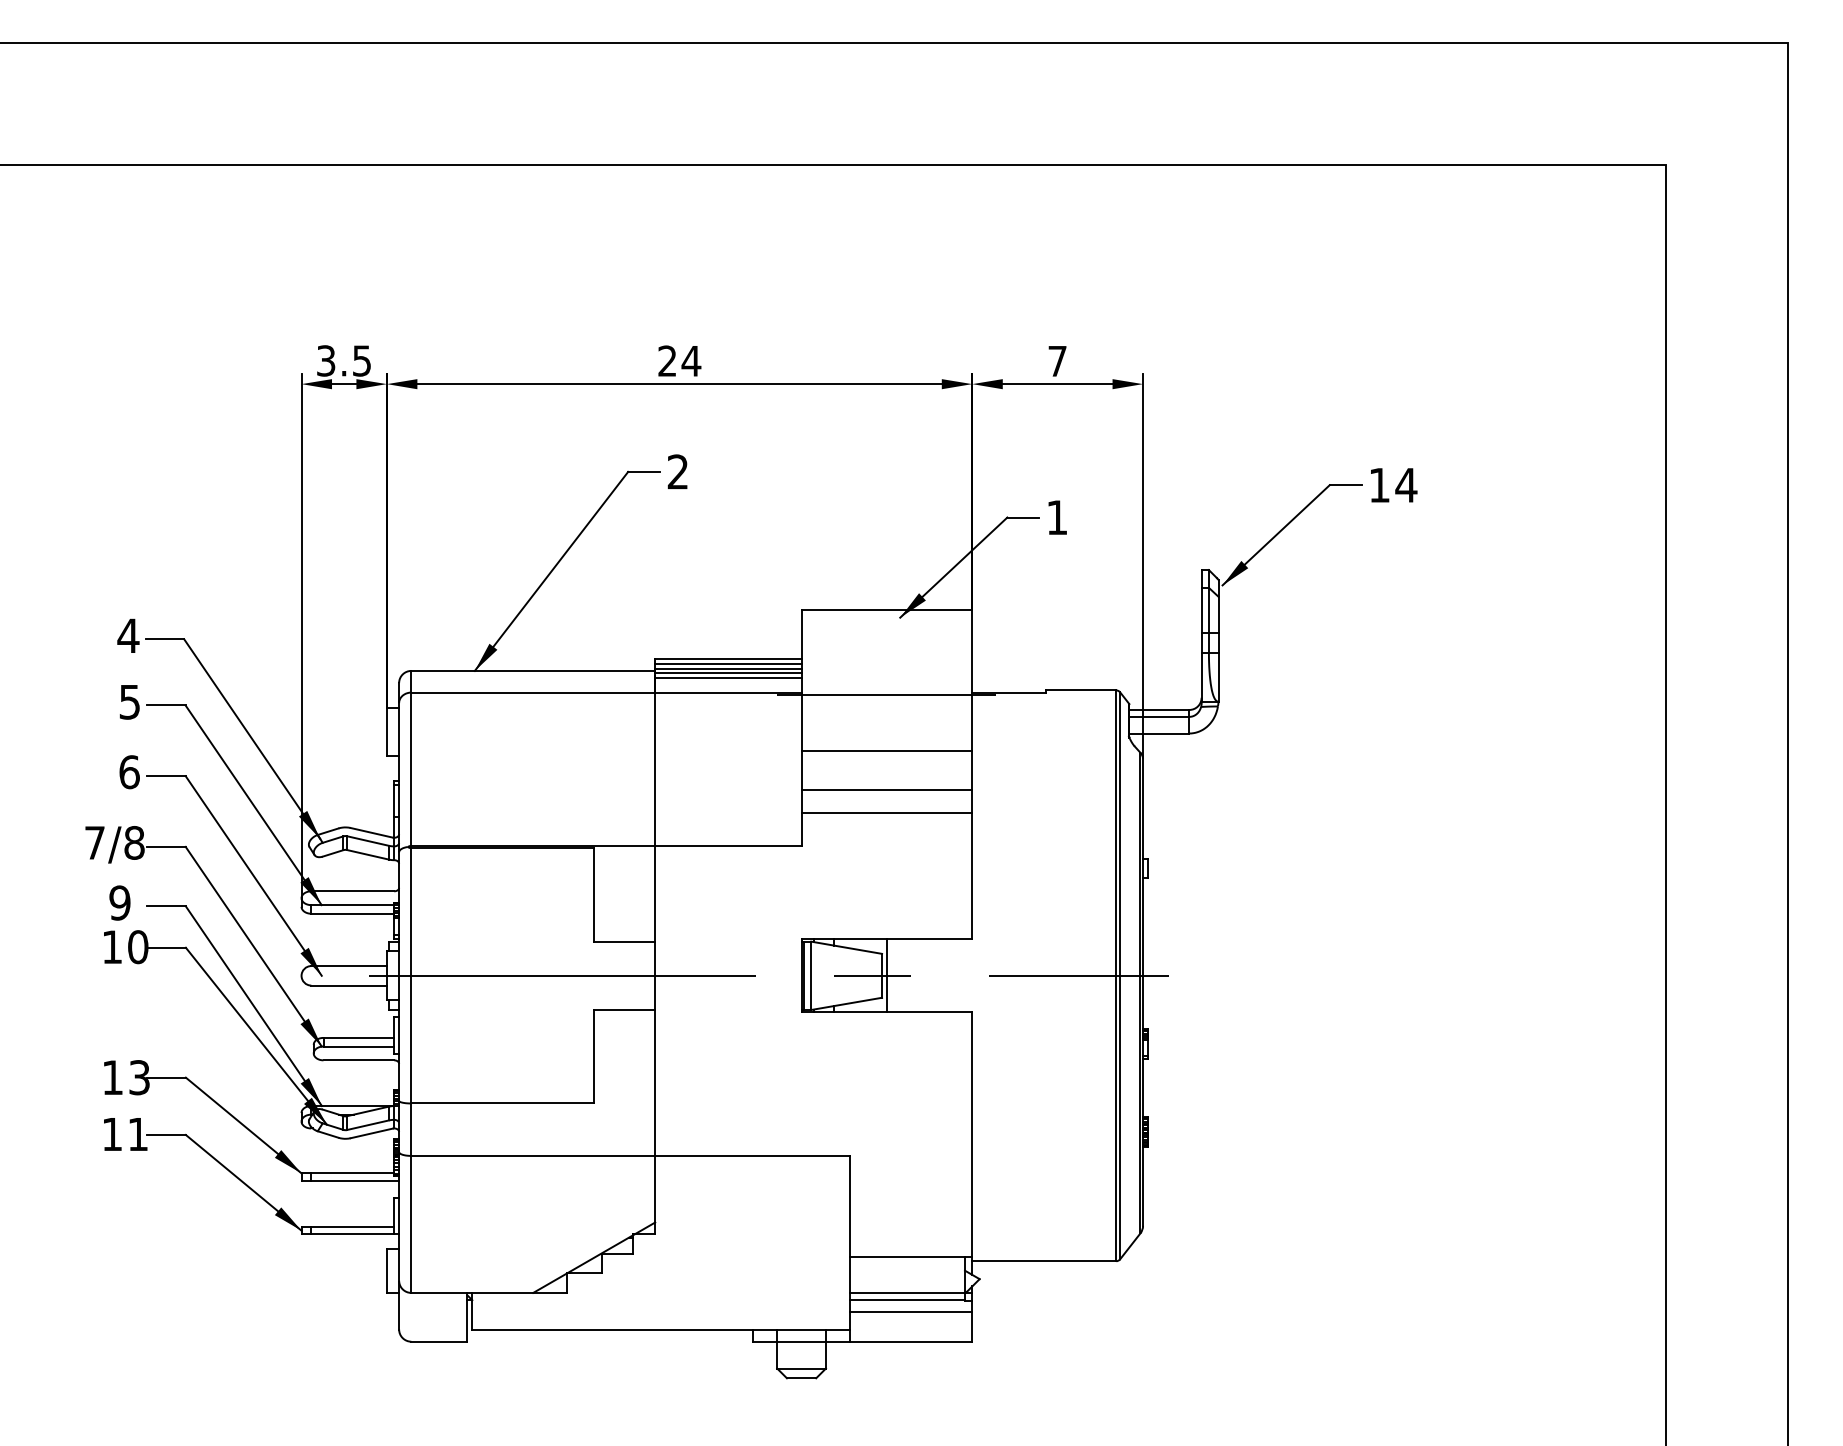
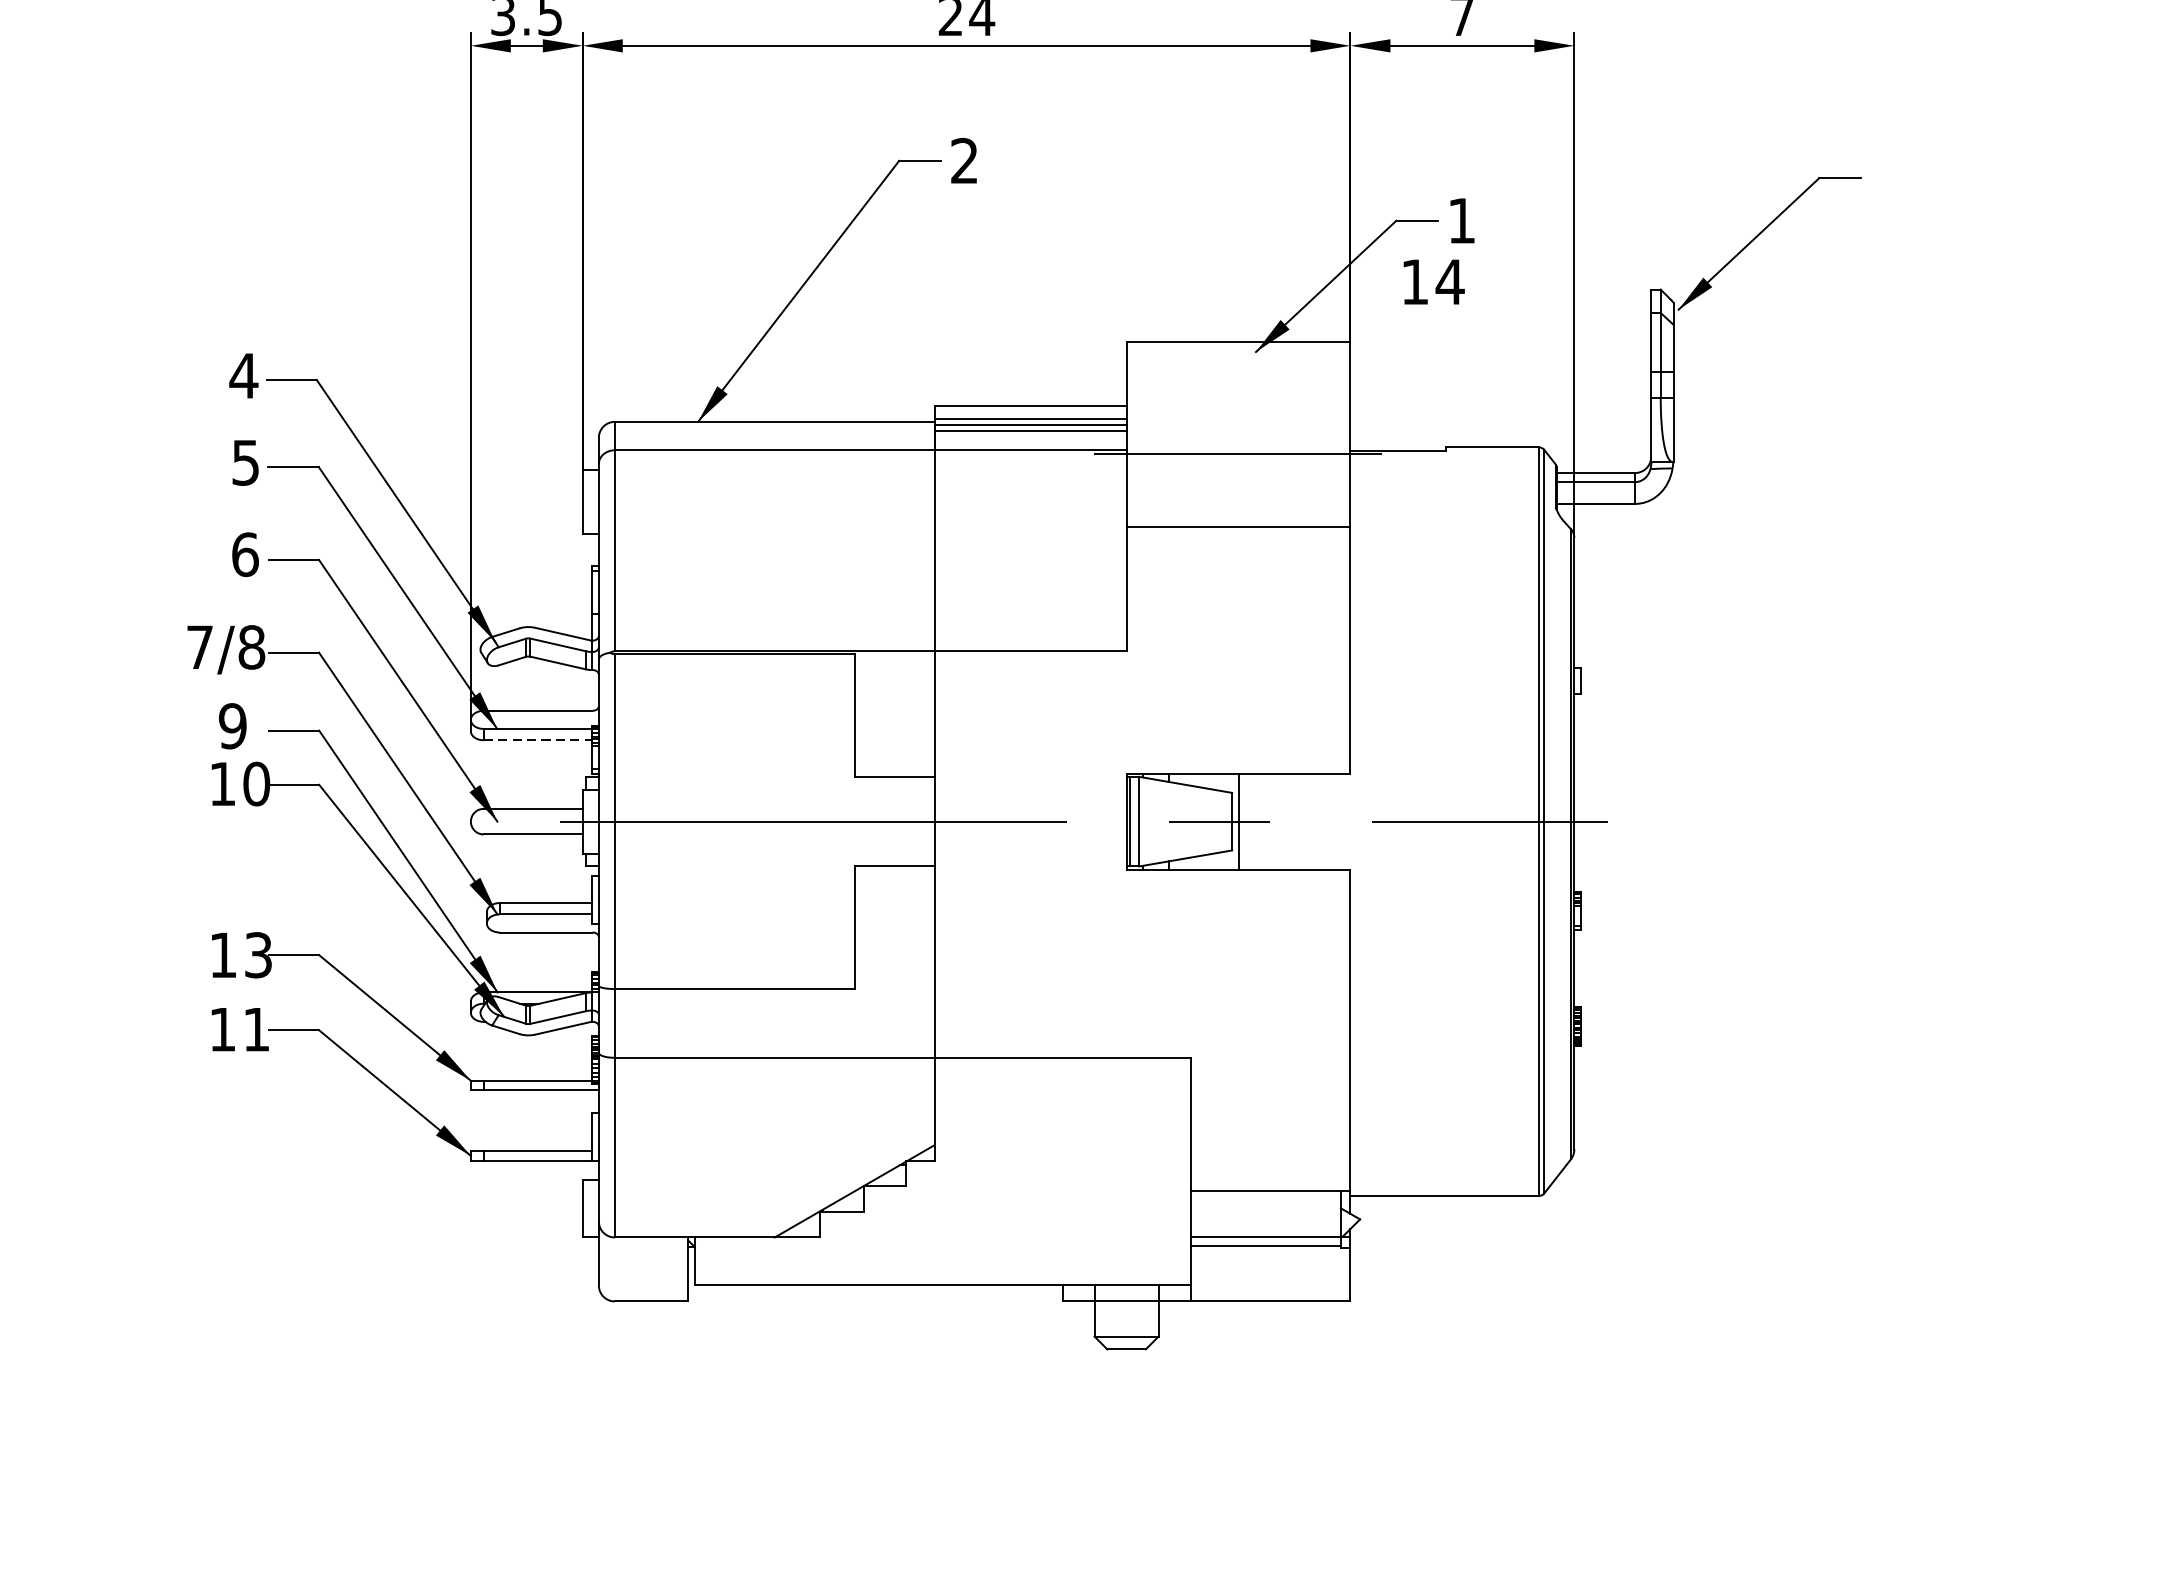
text: (1394, 485) -> (1434, 282), moved
line: (728, 663) -> (1030, 412), removed
line: (886, 790) -> (1237, 578), removed
line: (886, 813) -> (1237, 608), removed
line: (353, 913) -> (539, 739), solid -> dashed
line: (911, 1312) -> (1270, 1263), removed

